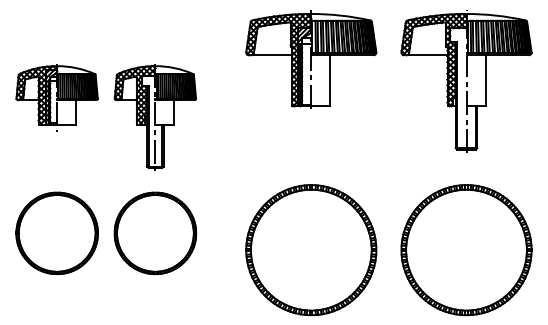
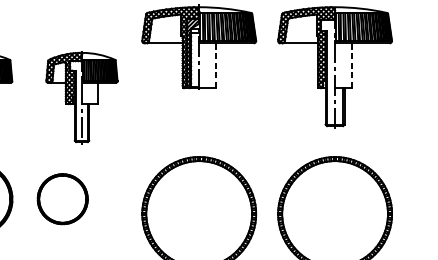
line: (330, 80) -> (216, 65), solid -> dashed
line: (485, 80) -> (351, 65), solid -> dashed
part: (154, 117) -> (81, 97), moved
part: (155, 232) -> (62, 198), size x0.7

